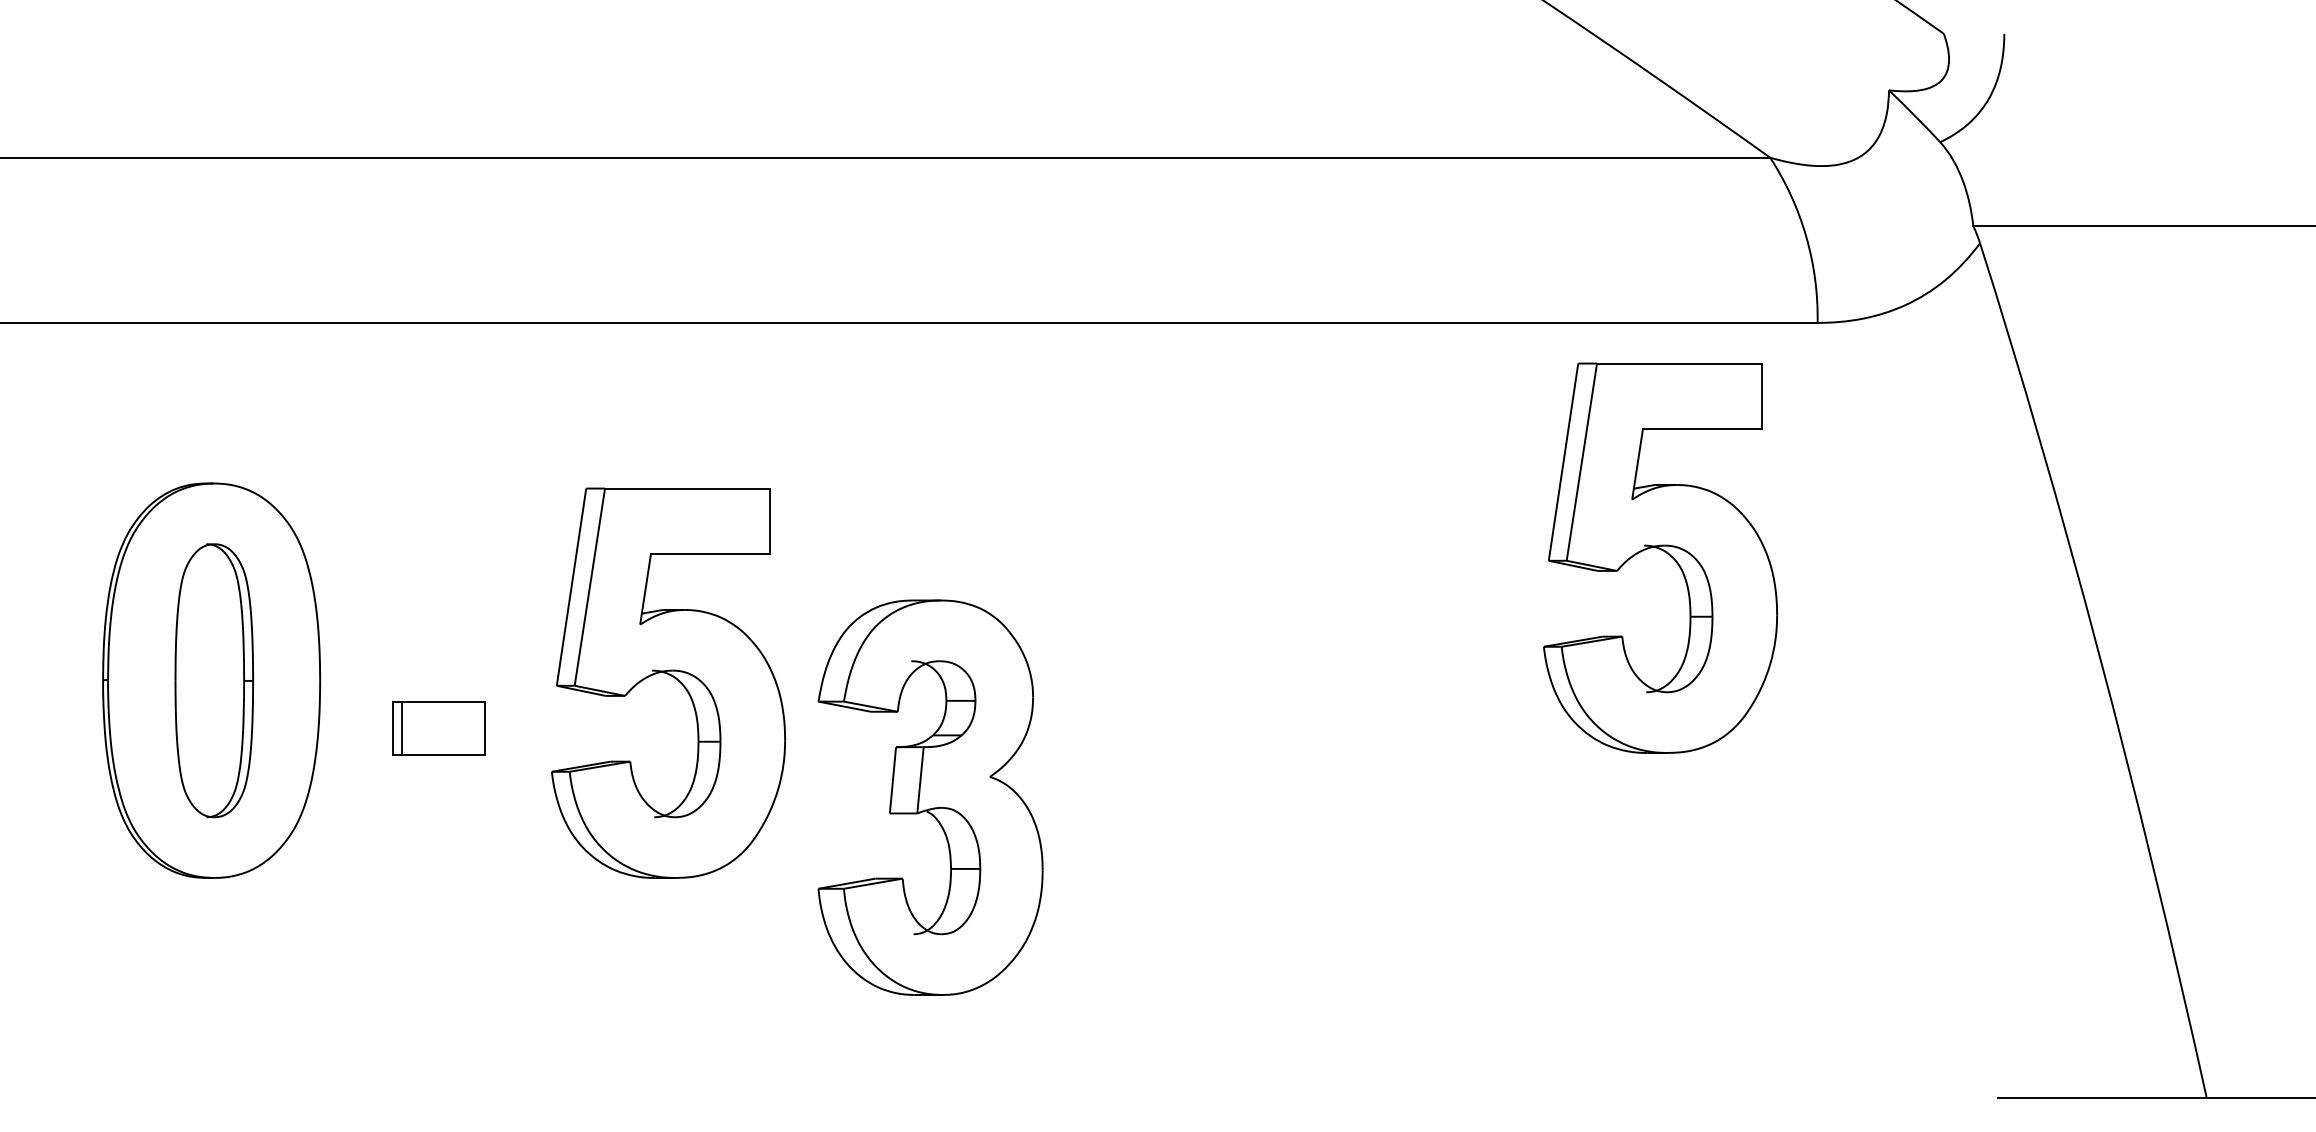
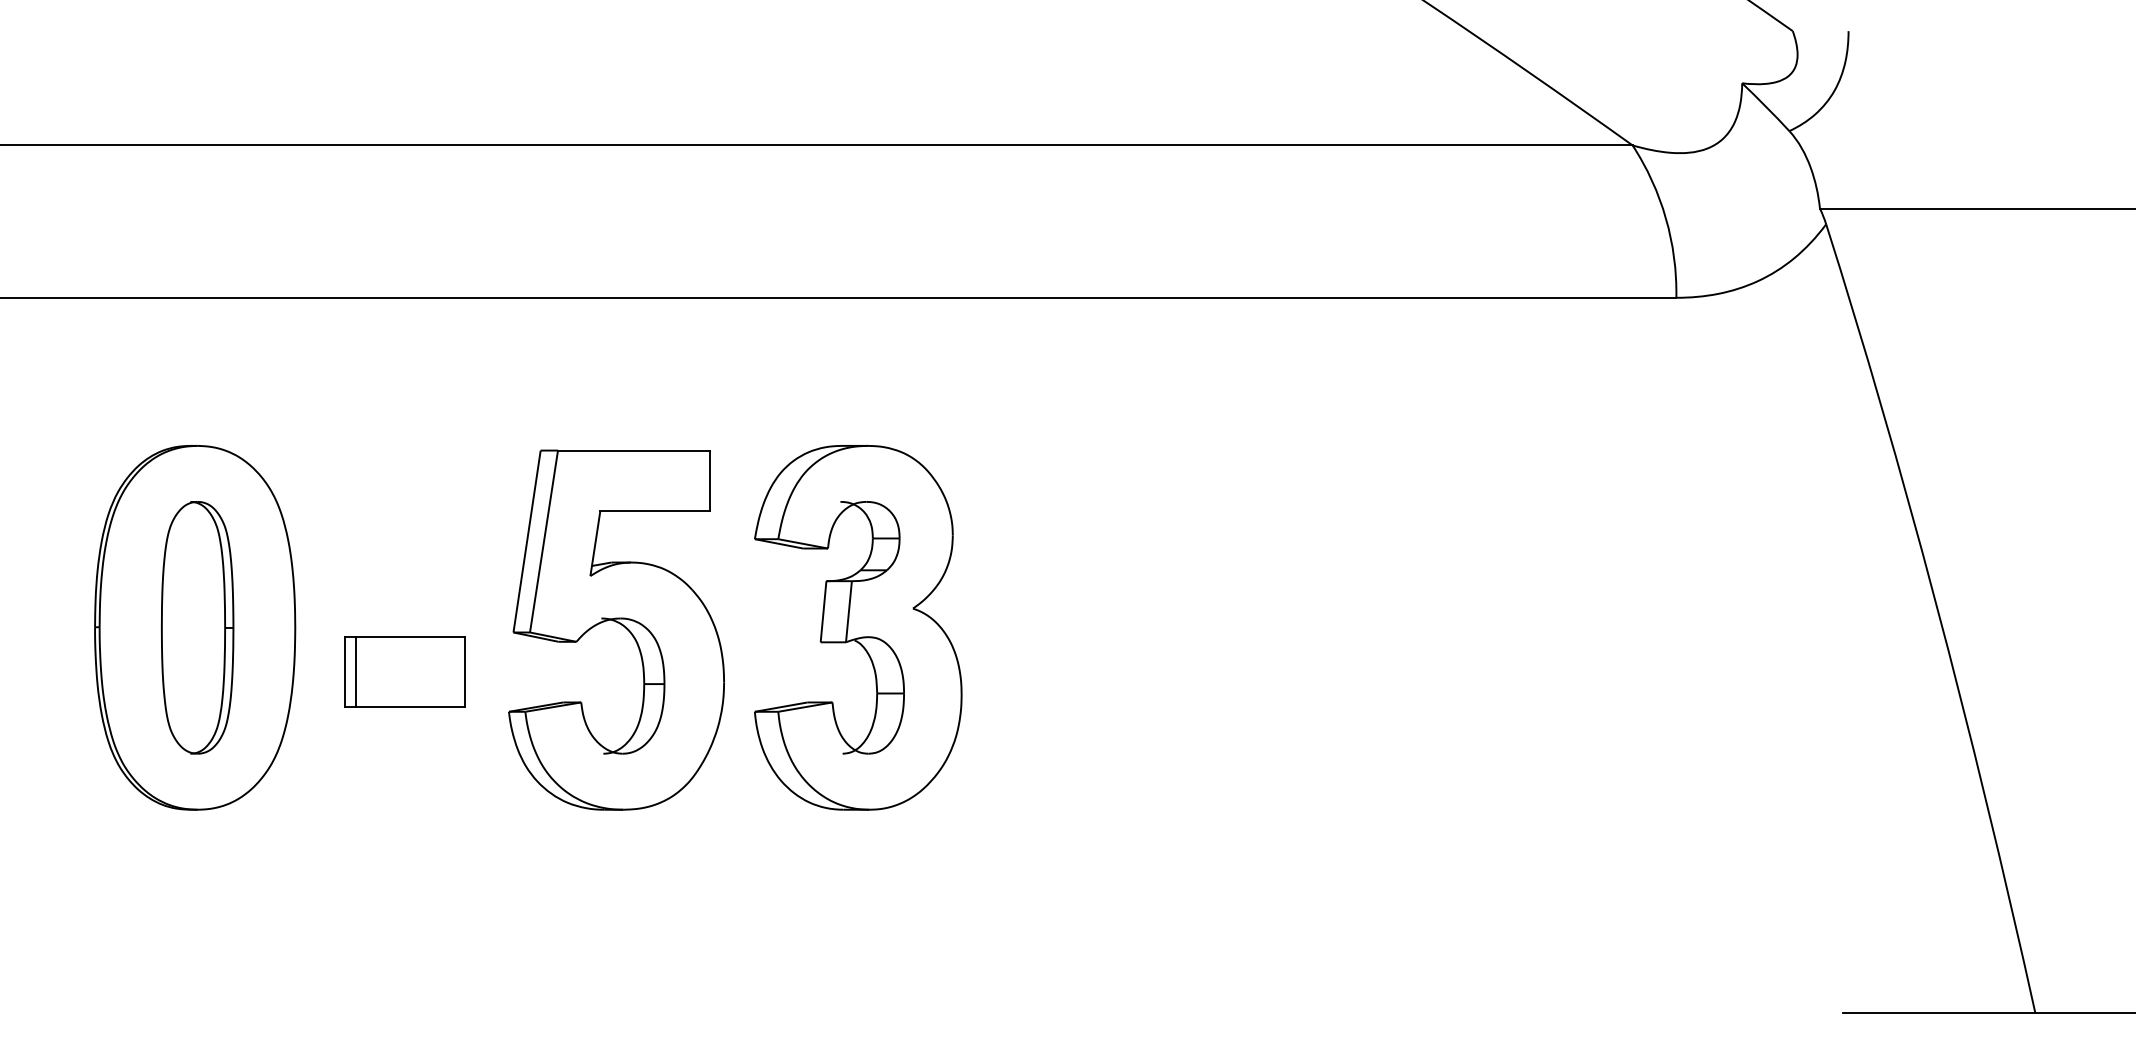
part: (1664, 552) -> (1535, 509), removed
part: (438, 728) -> (404, 671), size x1.43
part: (930, 797) -> (858, 627), moved

